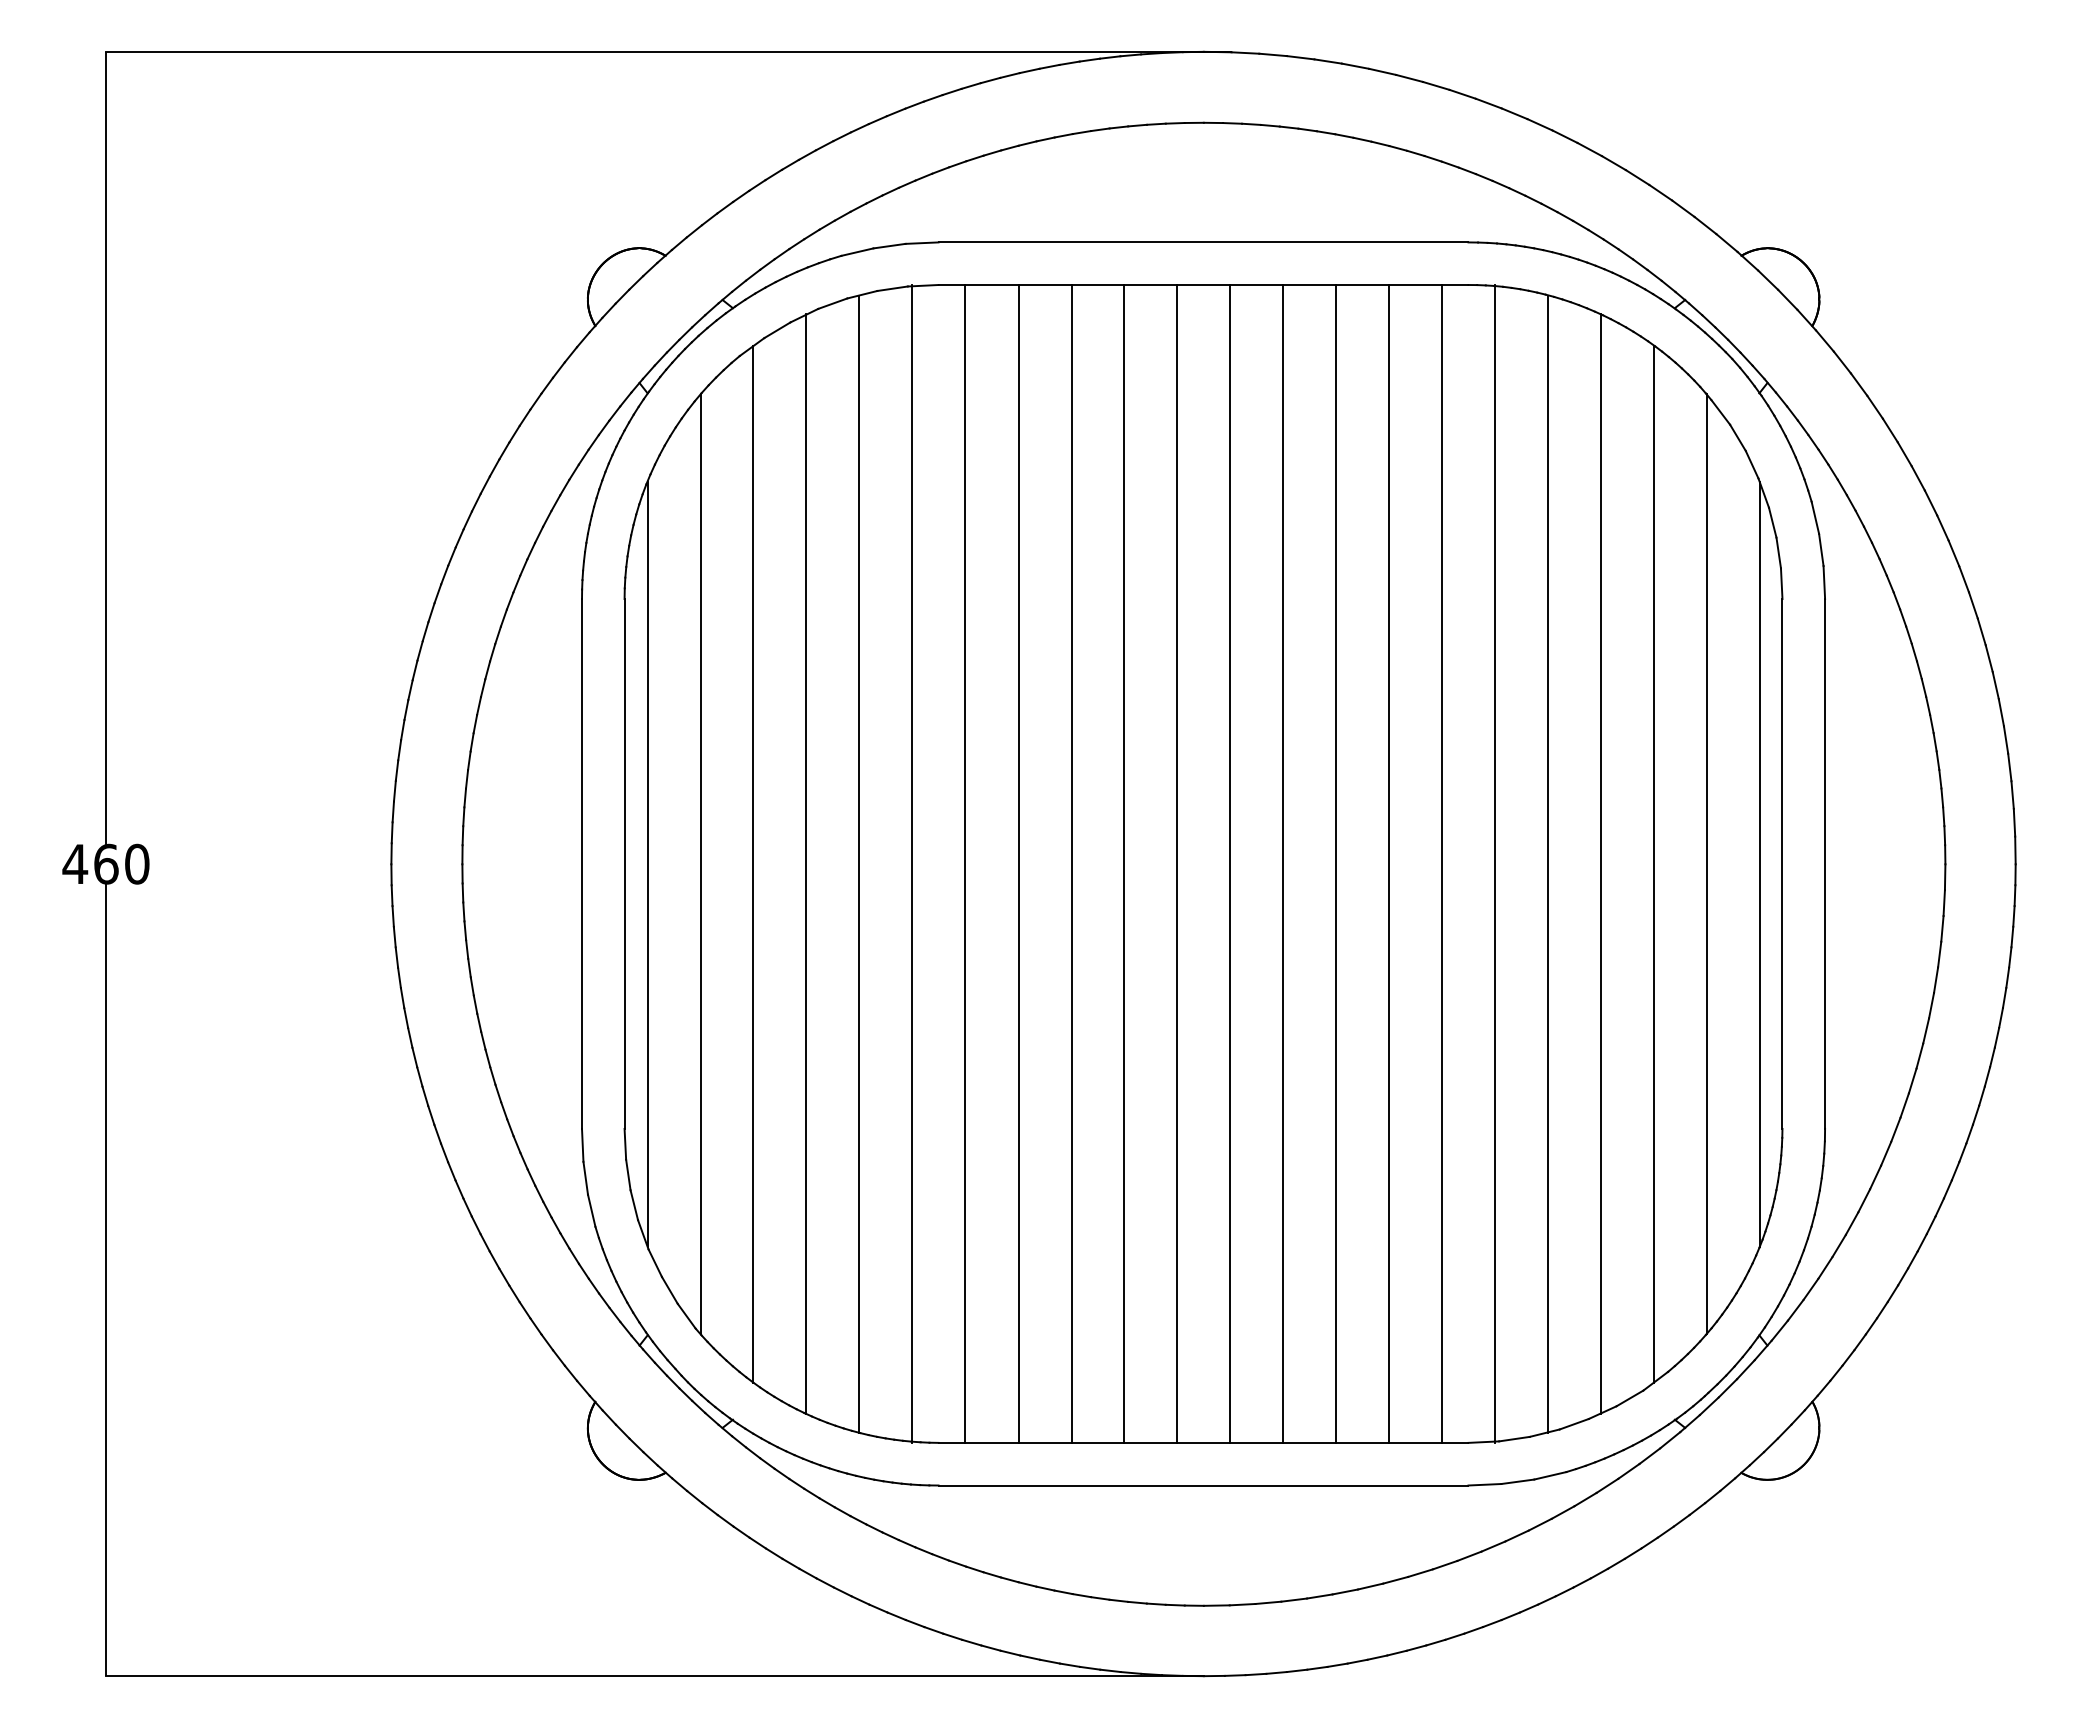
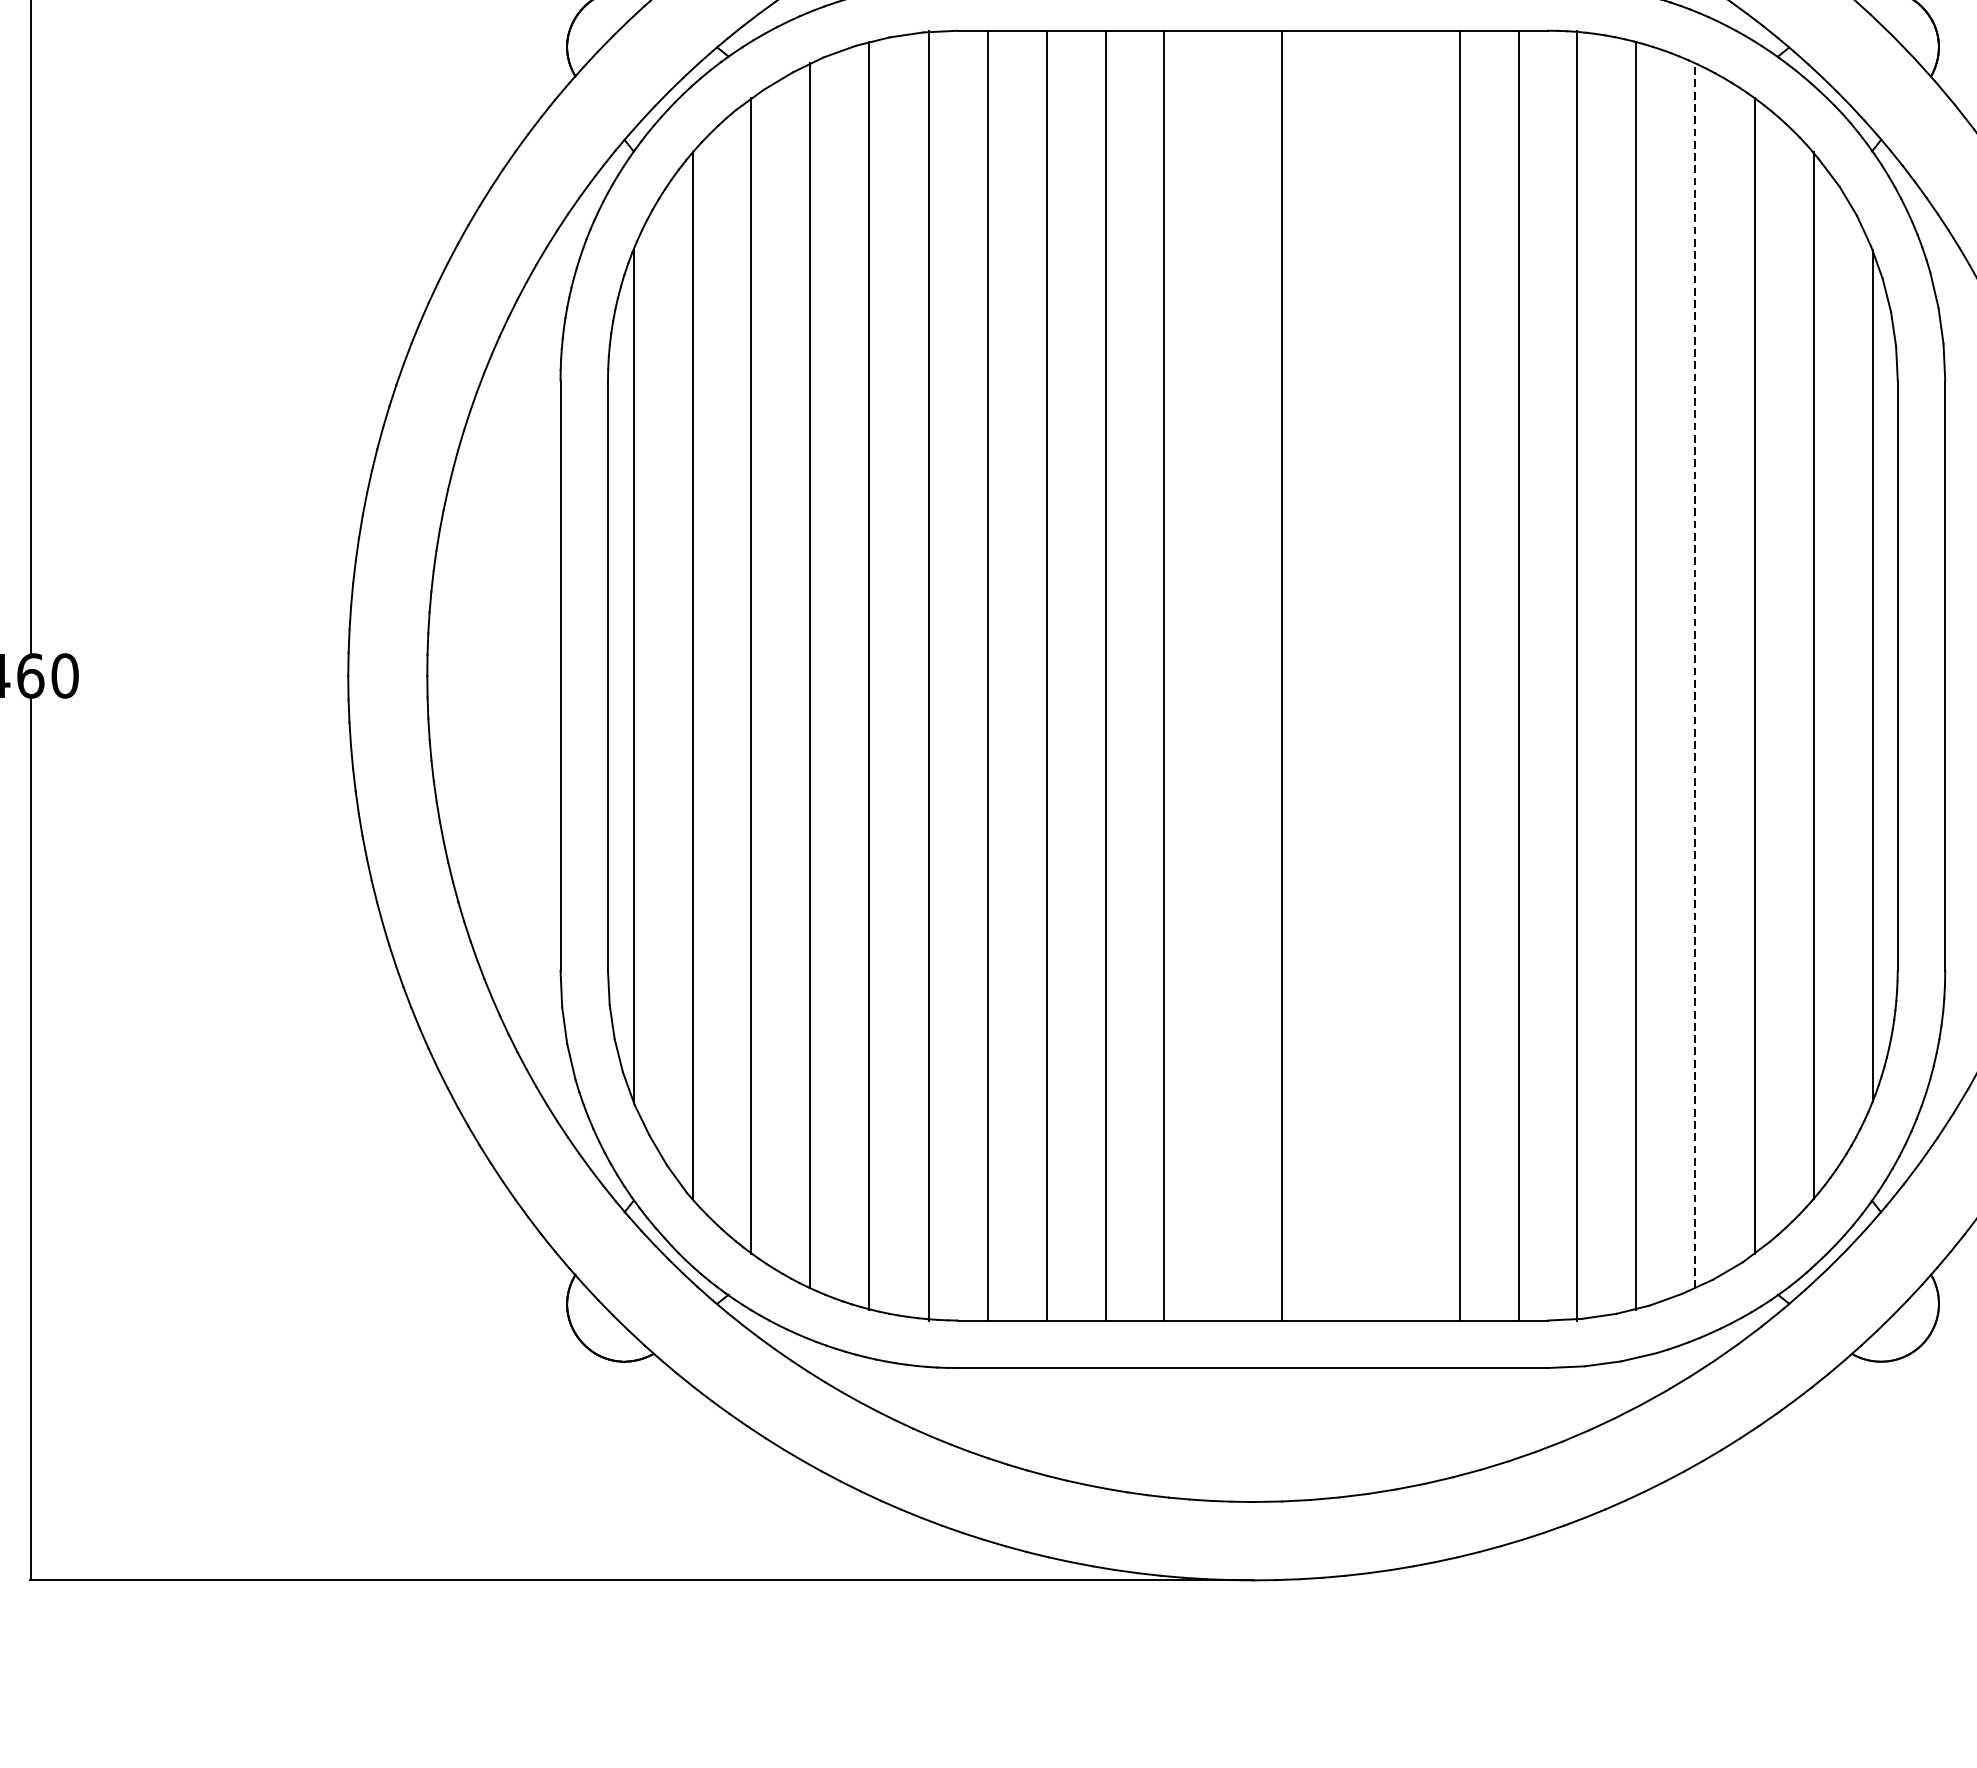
line: (1176, 863) -> (1222, 675), removed
line: (1283, 863) -> (1341, 675), removed
line: (1336, 863) -> (1400, 675), removed
line: (1600, 863) -> (1695, 675), solid -> dashed

